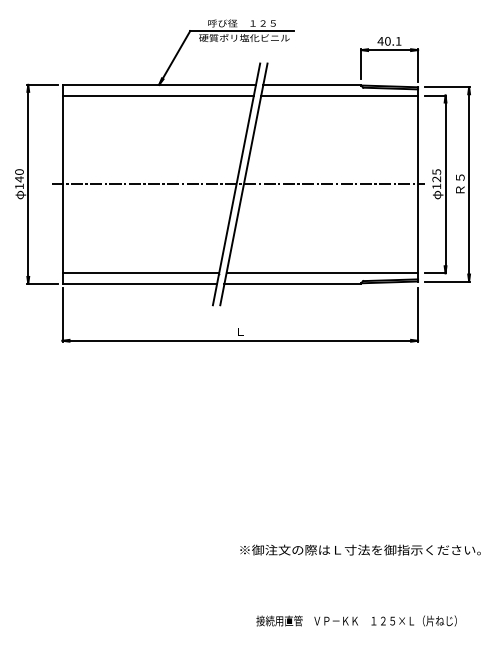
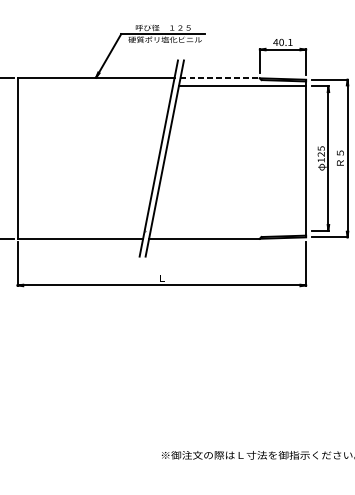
line: (312, 84) -> (220, 77), solid -> dashed
line: (157, 95) -> (94, 86), removed
line: (237, 184) -> (159, 158), removed
line: (140, 273) -> (80, 230), removed
line: (322, 273) -> (228, 230), removed

